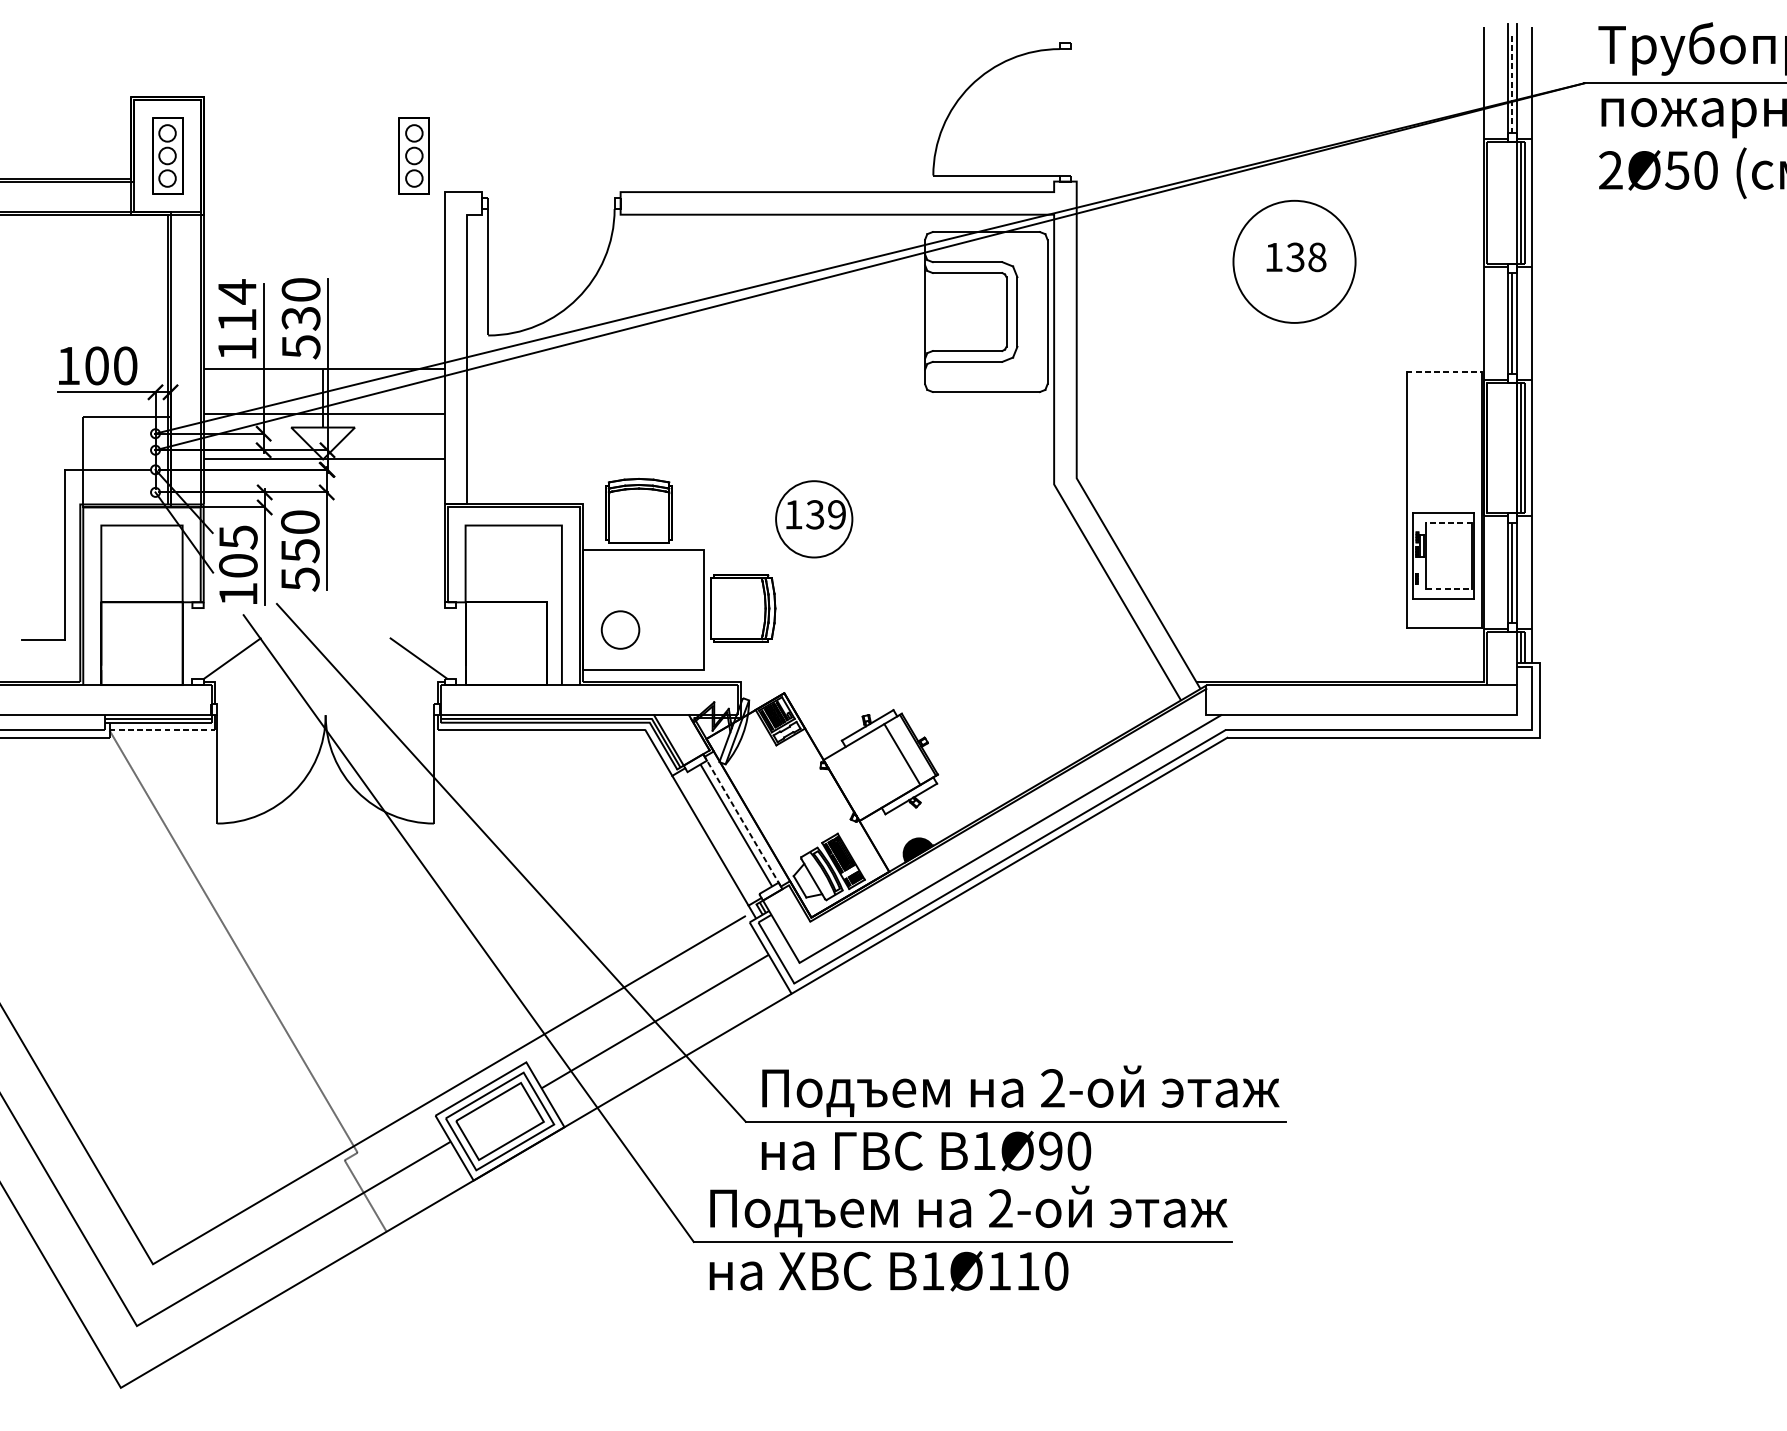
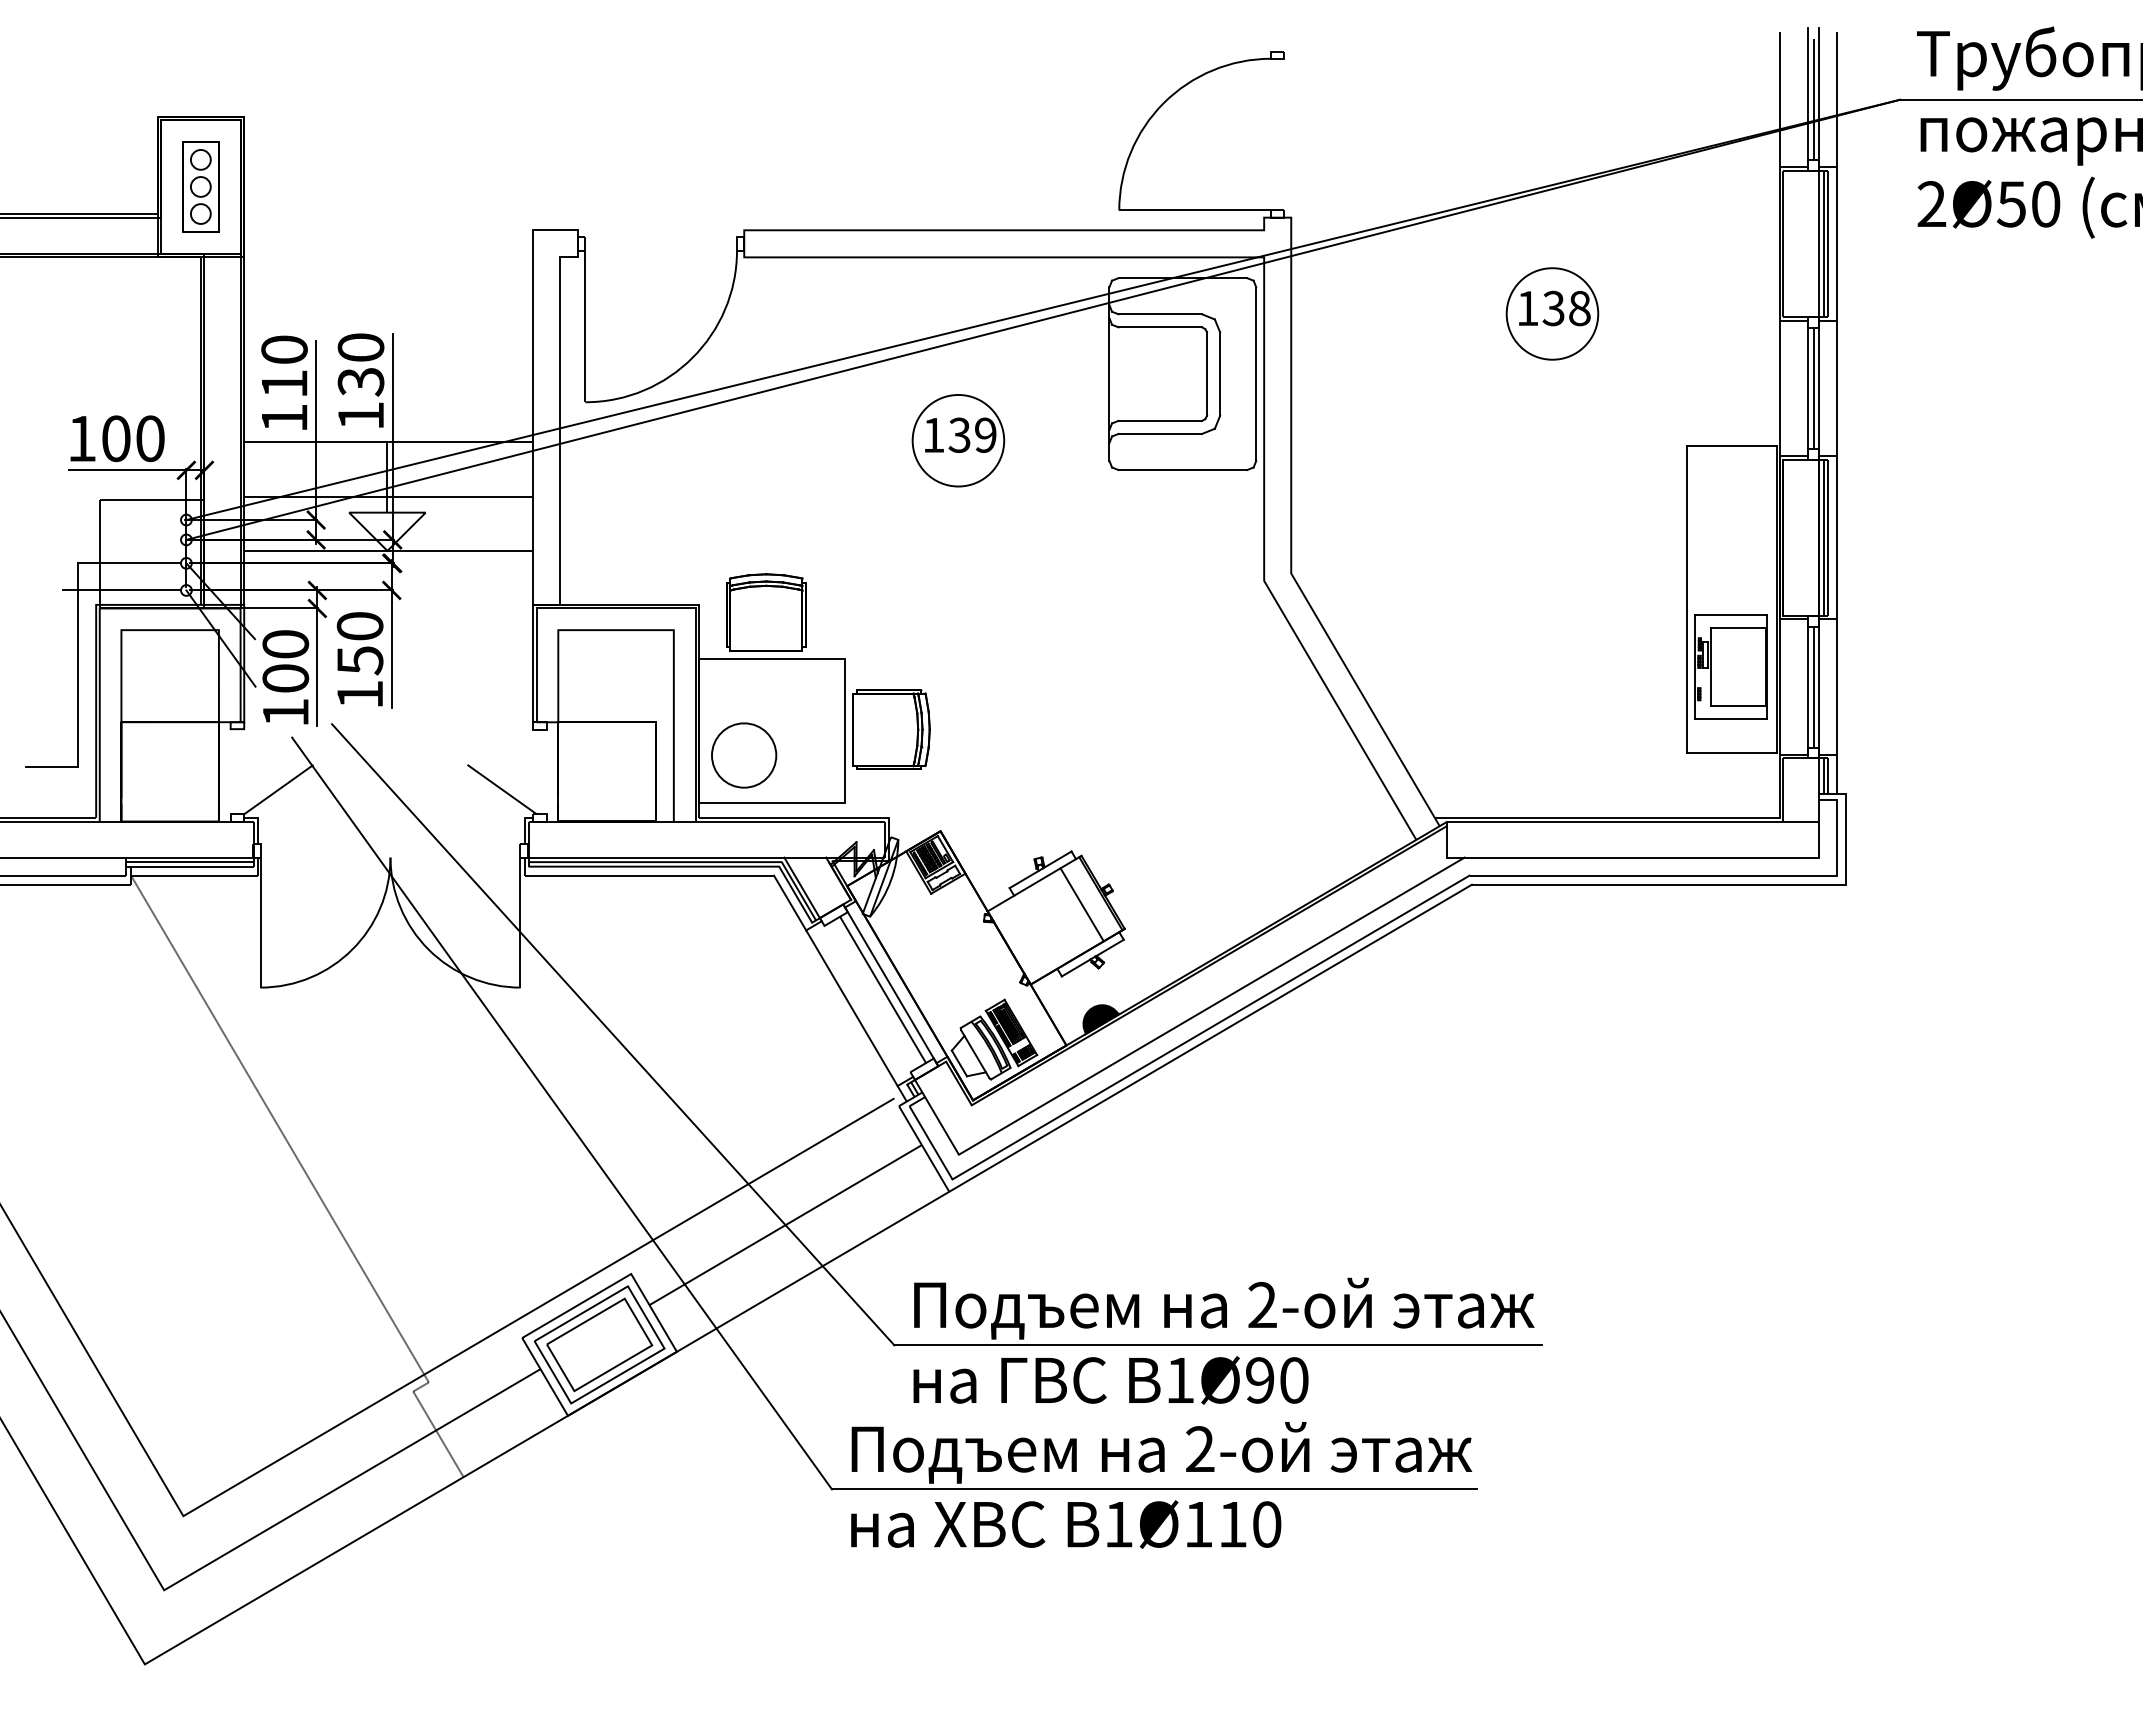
line: (1512, 82) -> (1813, 98), dashed -> solid
part: (414, 155) -> (496, 186), removed
circle: (1294, 261) -> (1552, 313), size x0.62
text: (237, 291) -> (284, 349), 114 -> 110
text: (301, 347) -> (361, 416), 530 -> 130
line: (1444, 372) -> (1732, 446), dashed -> solid
line: (102, 492) -> (122, 590), added
part: (814, 519) -> (958, 440), moved
line: (1449, 523) -> (1738, 627), dashed -> solid
text: (238, 537) -> (285, 644), 105 -> 100
text: (300, 579) -> (360, 694), 550 -> 150
line: (1449, 589) -> (1738, 706), dashed -> solid
circle: (620, 630) -> (743, 755), size x1.43
line: (163, 730) -> (195, 875), dashed -> solid
line: (742, 821) -> (890, 985), dashed -> solid

